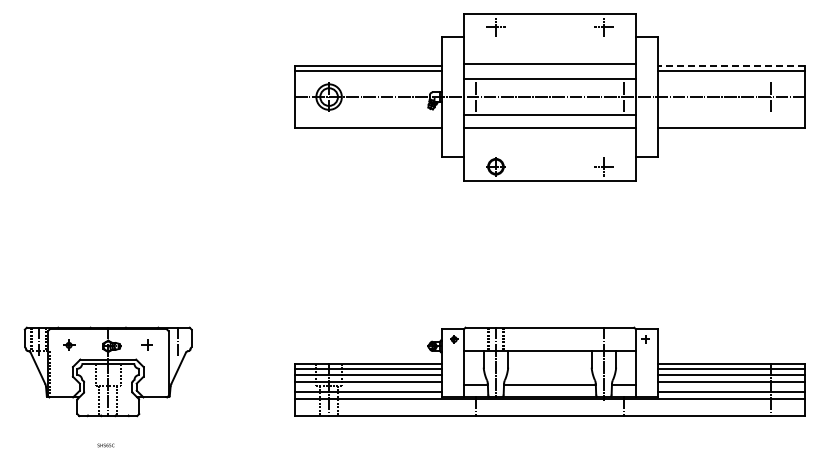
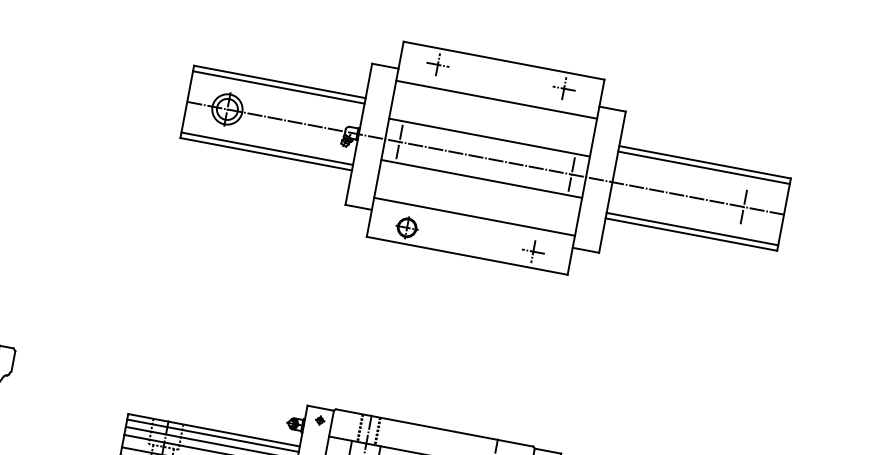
line: (549, 64) -> (496, 100), moved
line: (731, 66) -> (704, 162), dashed -> solid
line: (367, 123) -> (266, 148), added
line: (731, 123) -> (692, 229), added
line: (549, 128) -> (474, 217), moved

